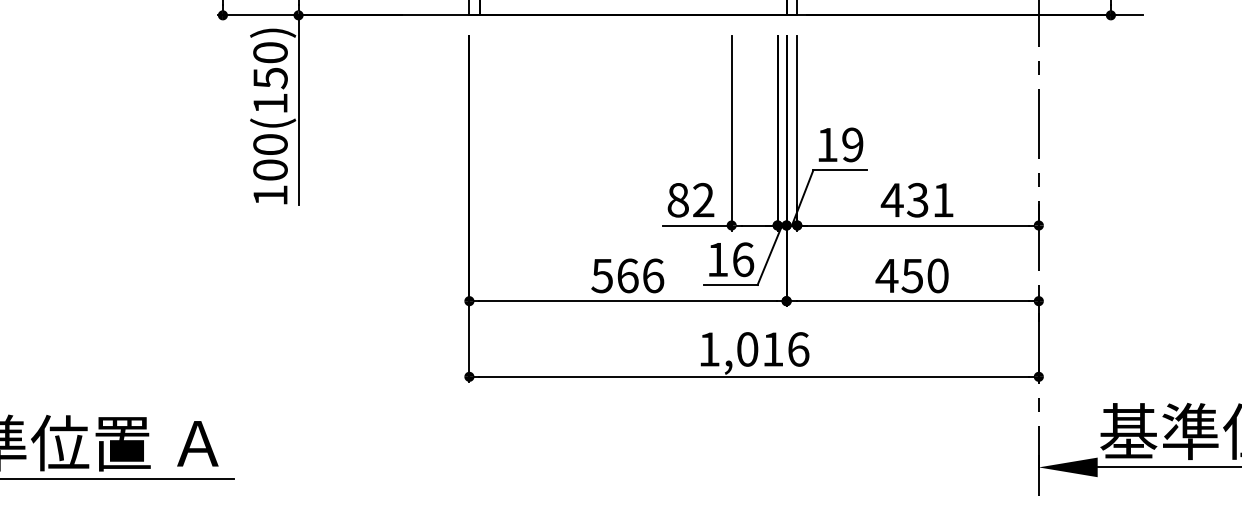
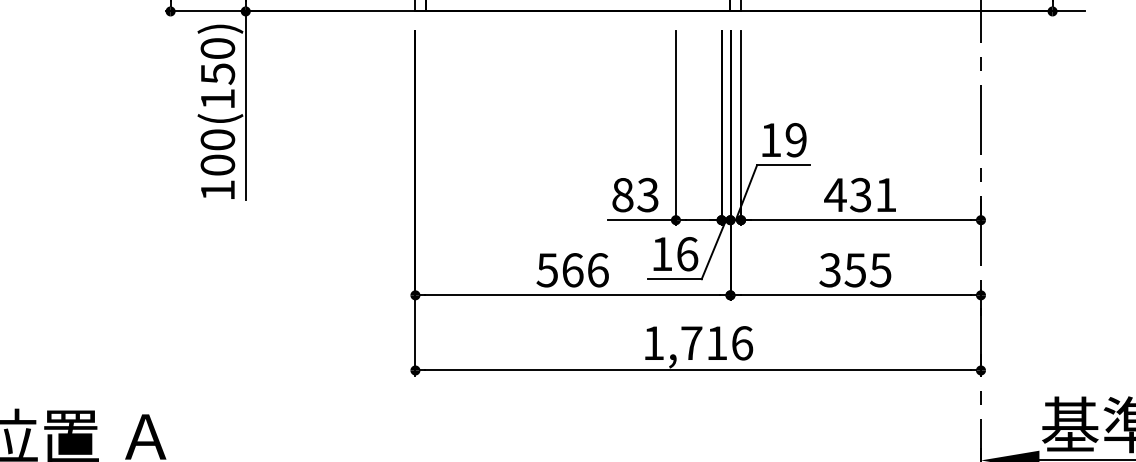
text: (703, 200) -> (647, 195), 82 -> 83
text: (911, 275) -> (854, 269), 450 -> 355
text: (747, 349) -> (691, 343), 1,016 -> 1,716

